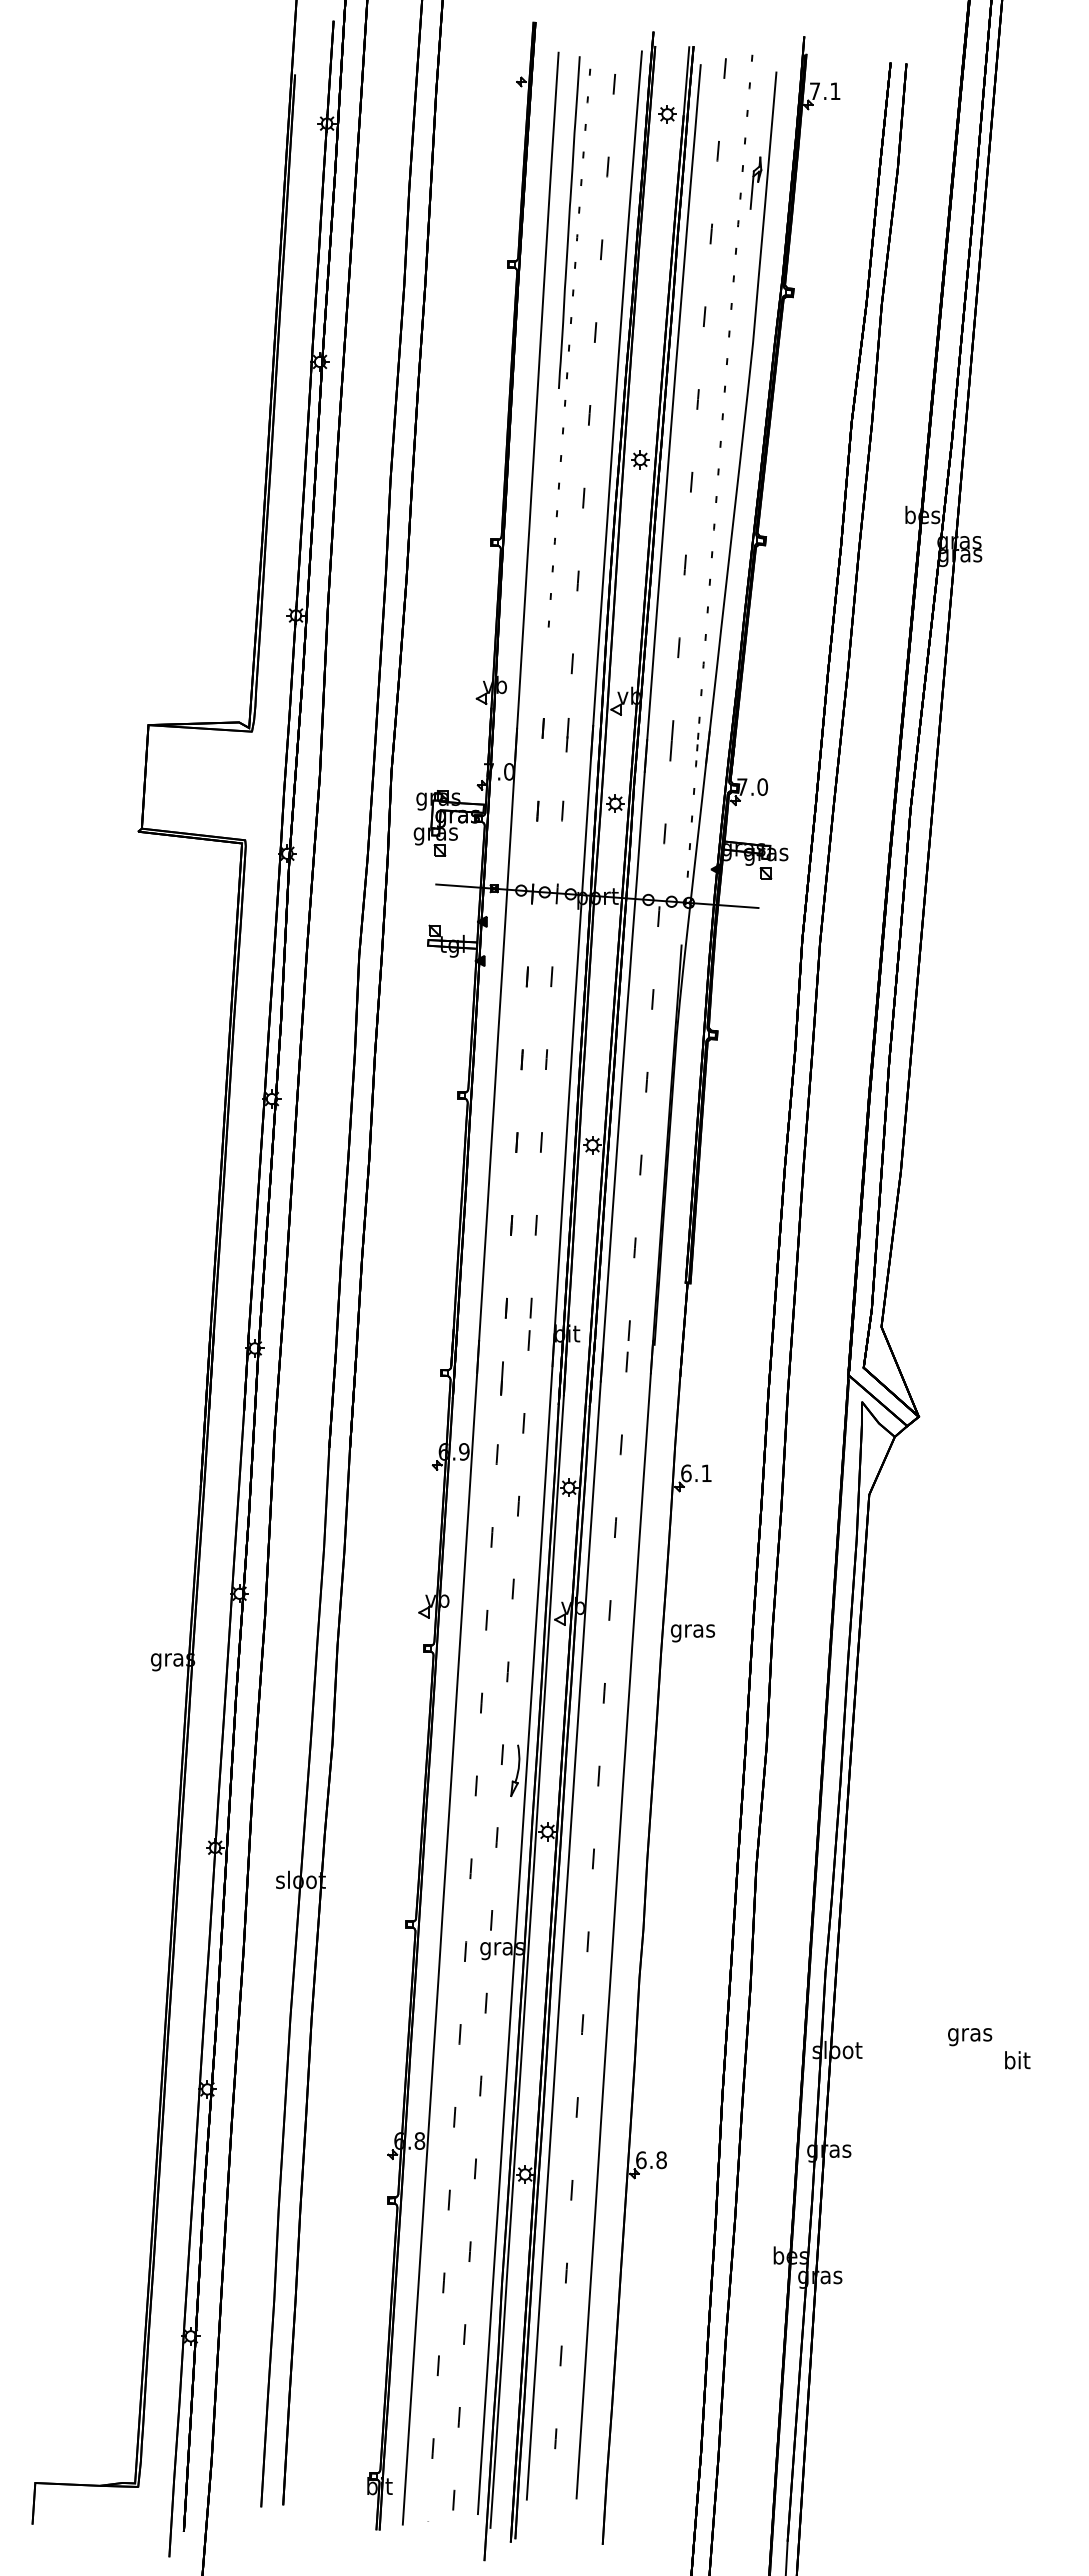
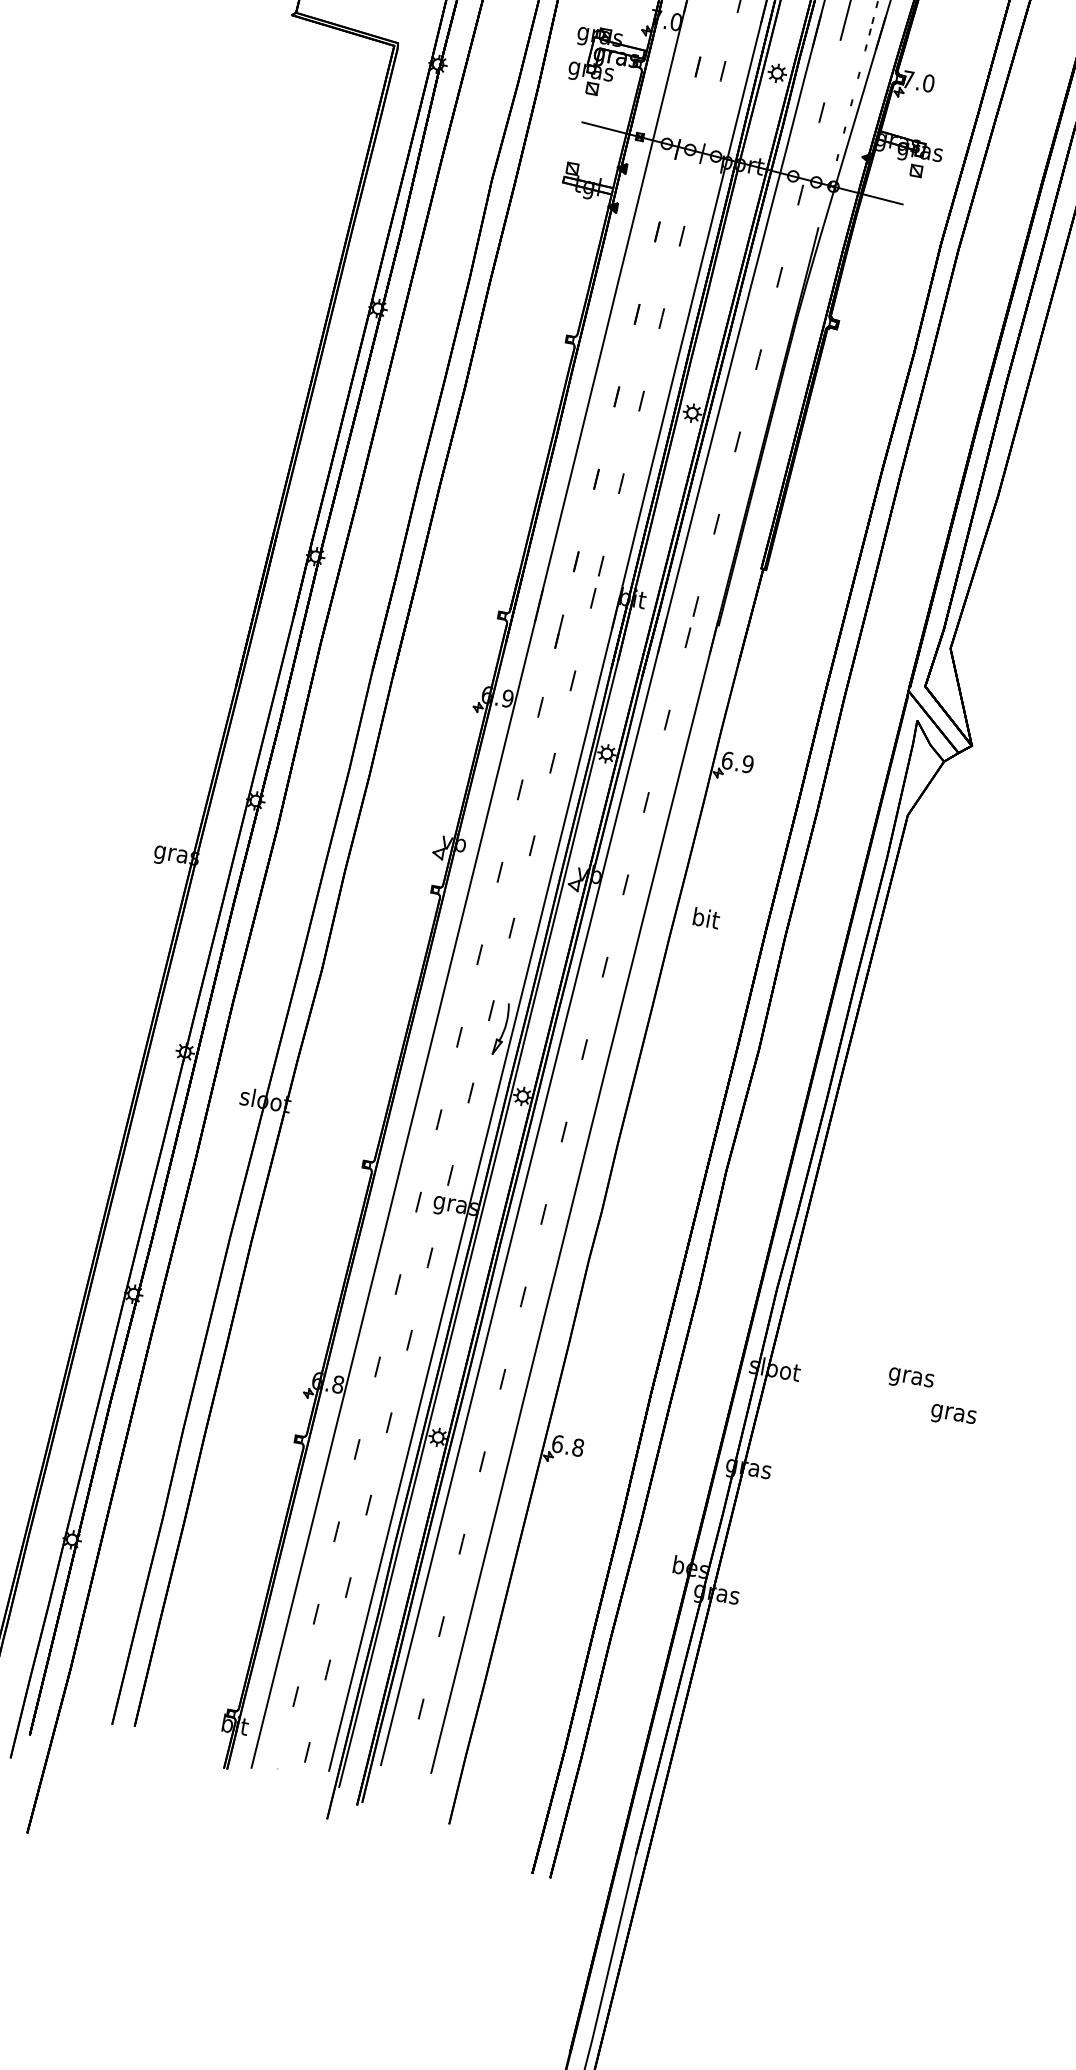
text: (706, 1473) -> (747, 764), 6.1 -> 6.9
text: (692, 1630) -> (705, 919), gras -> bit
text: (1017, 2062) -> (954, 1413), bit -> gras

